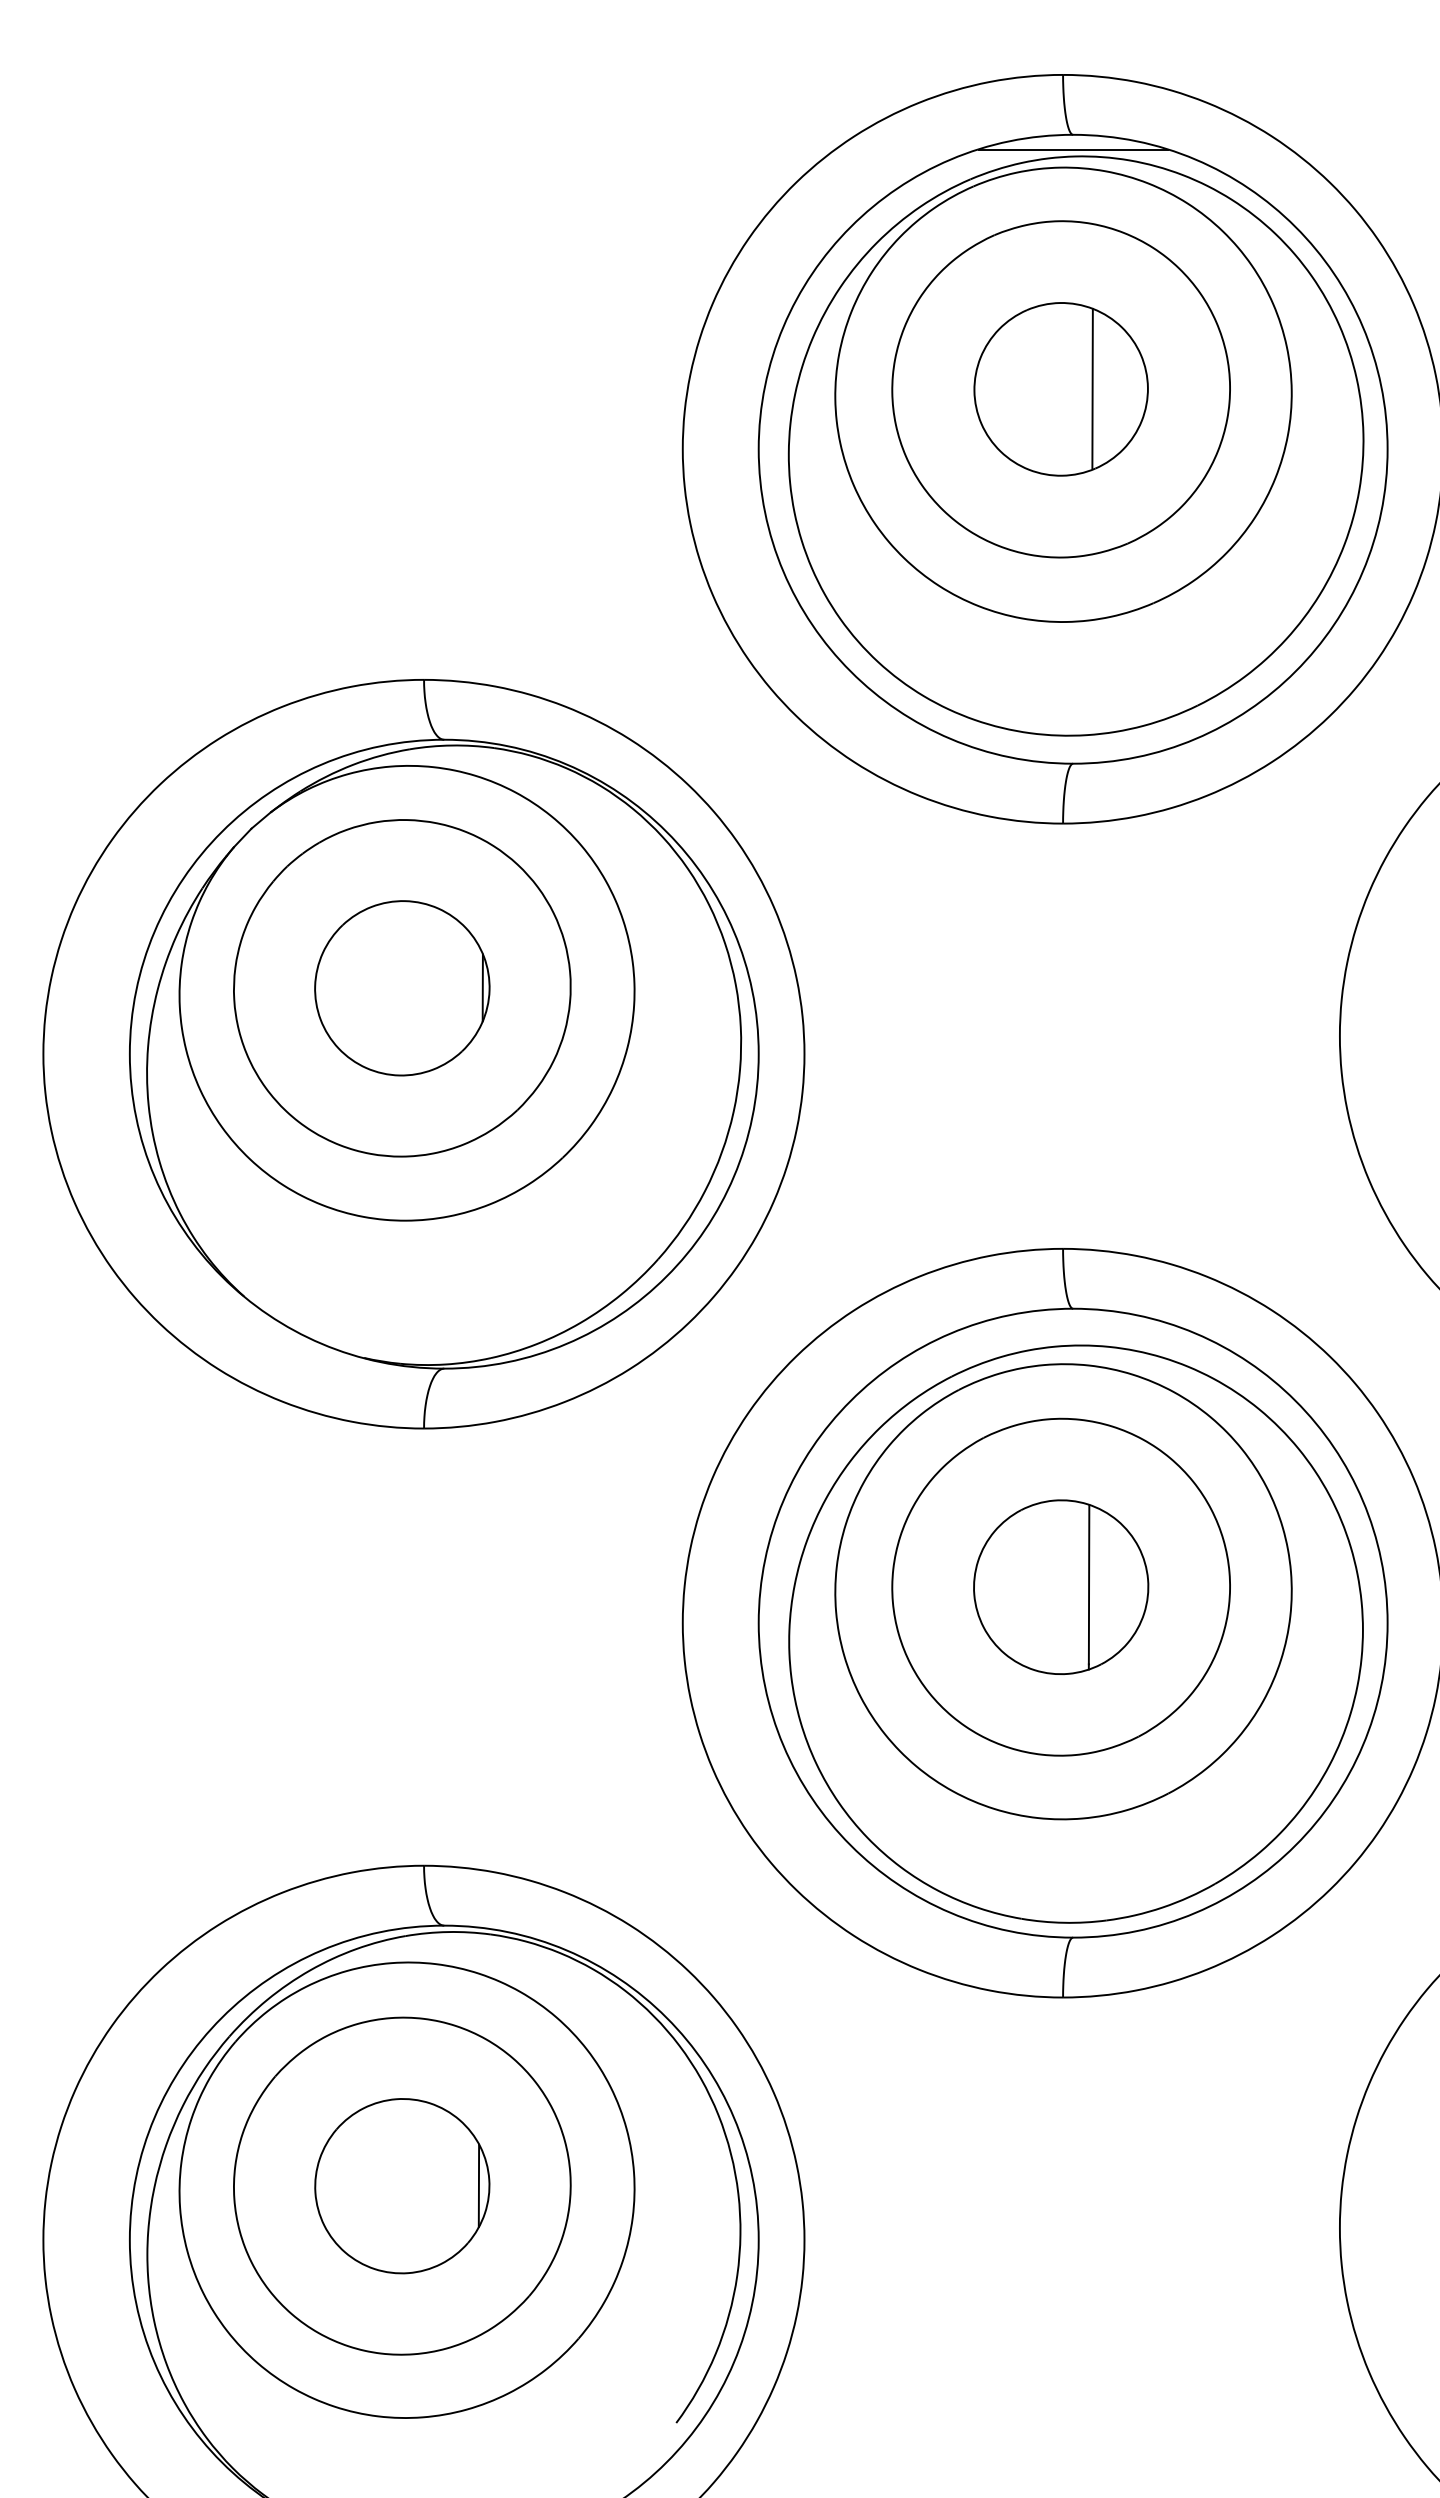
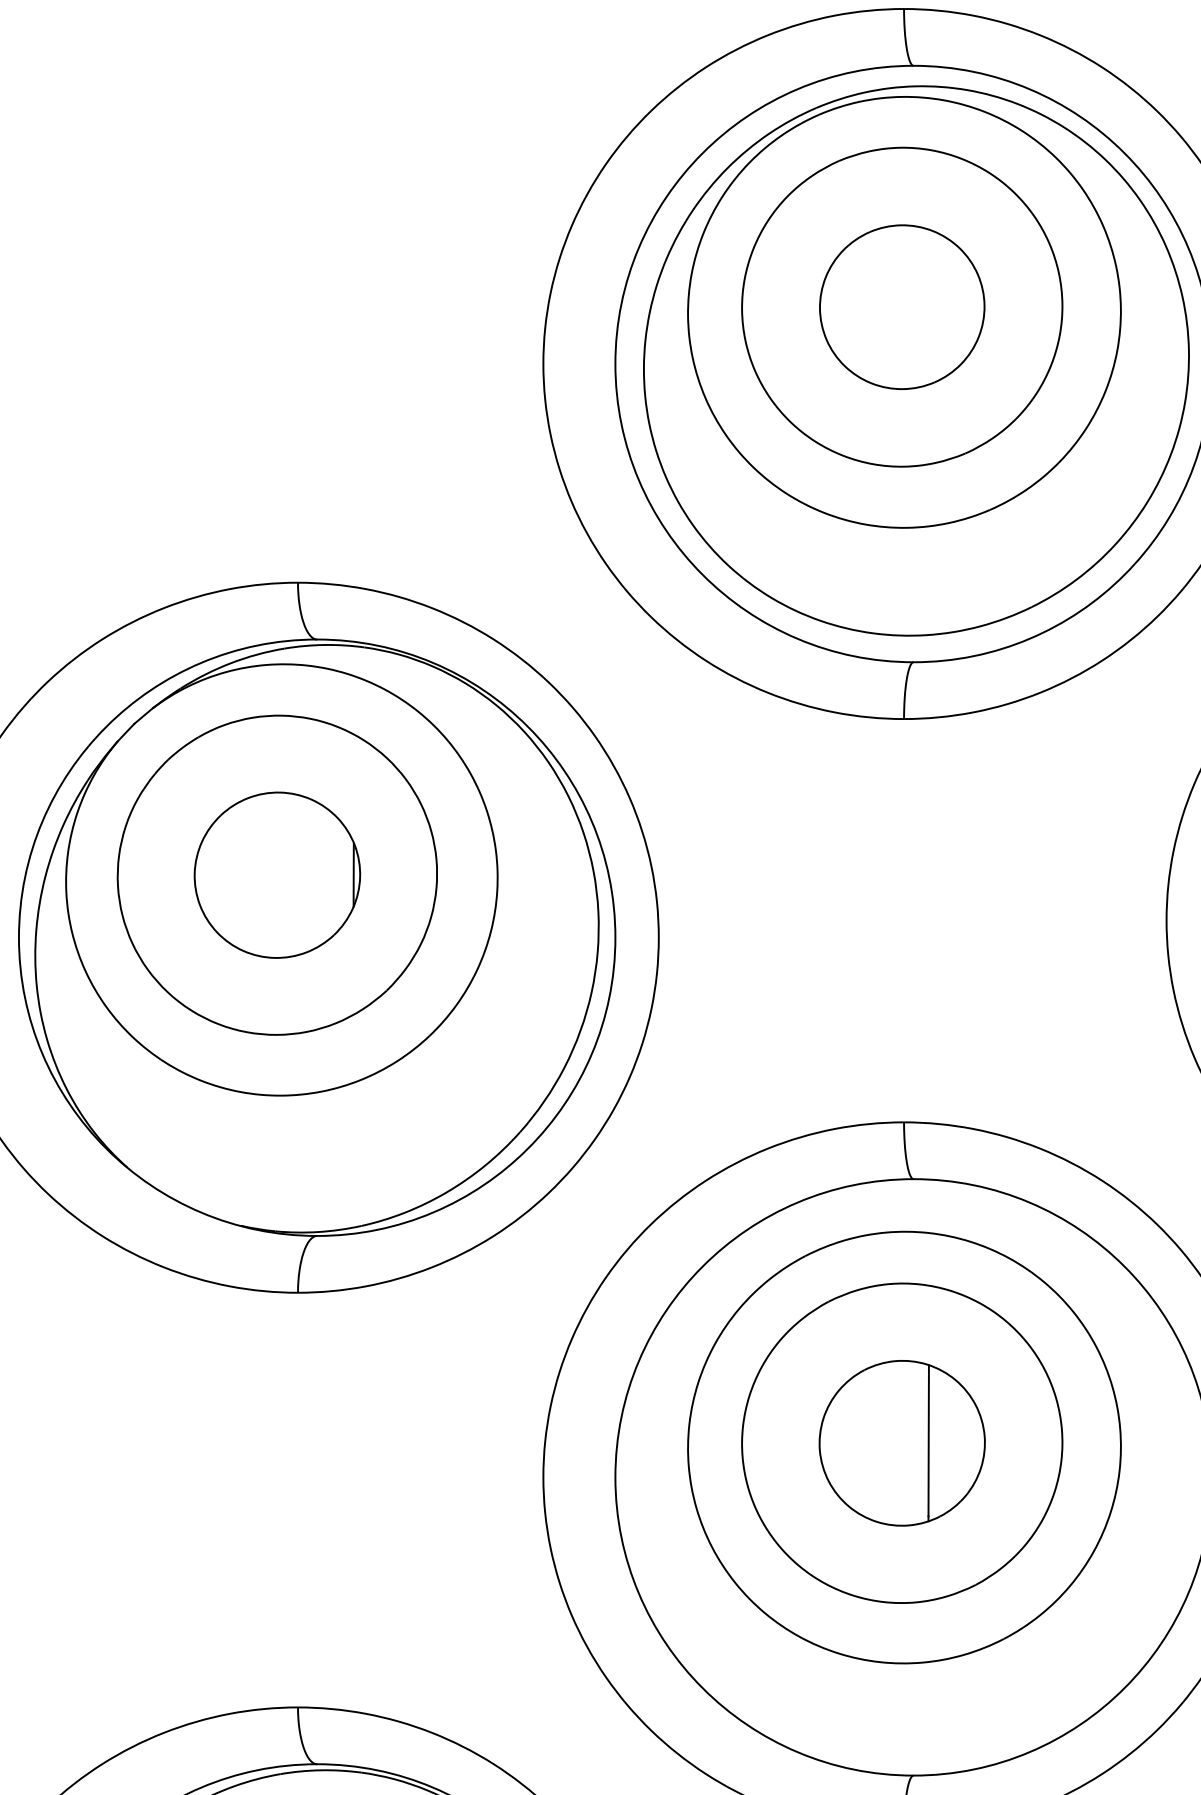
line: (1072, 149) -> (912, 79), removed
line: (1092, 388) -> (931, 306), removed
part: (1075, 1633) -> (915, 1487), removed

